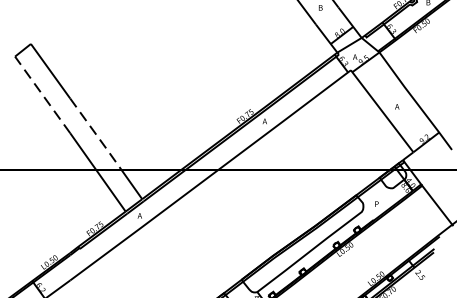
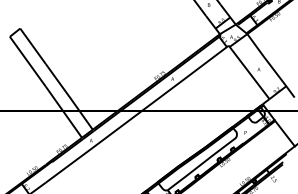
line: (42, 94) -> (27, 61), dashed -> solid
line: (97, 135) -> (63, 88), dashed -> solid

